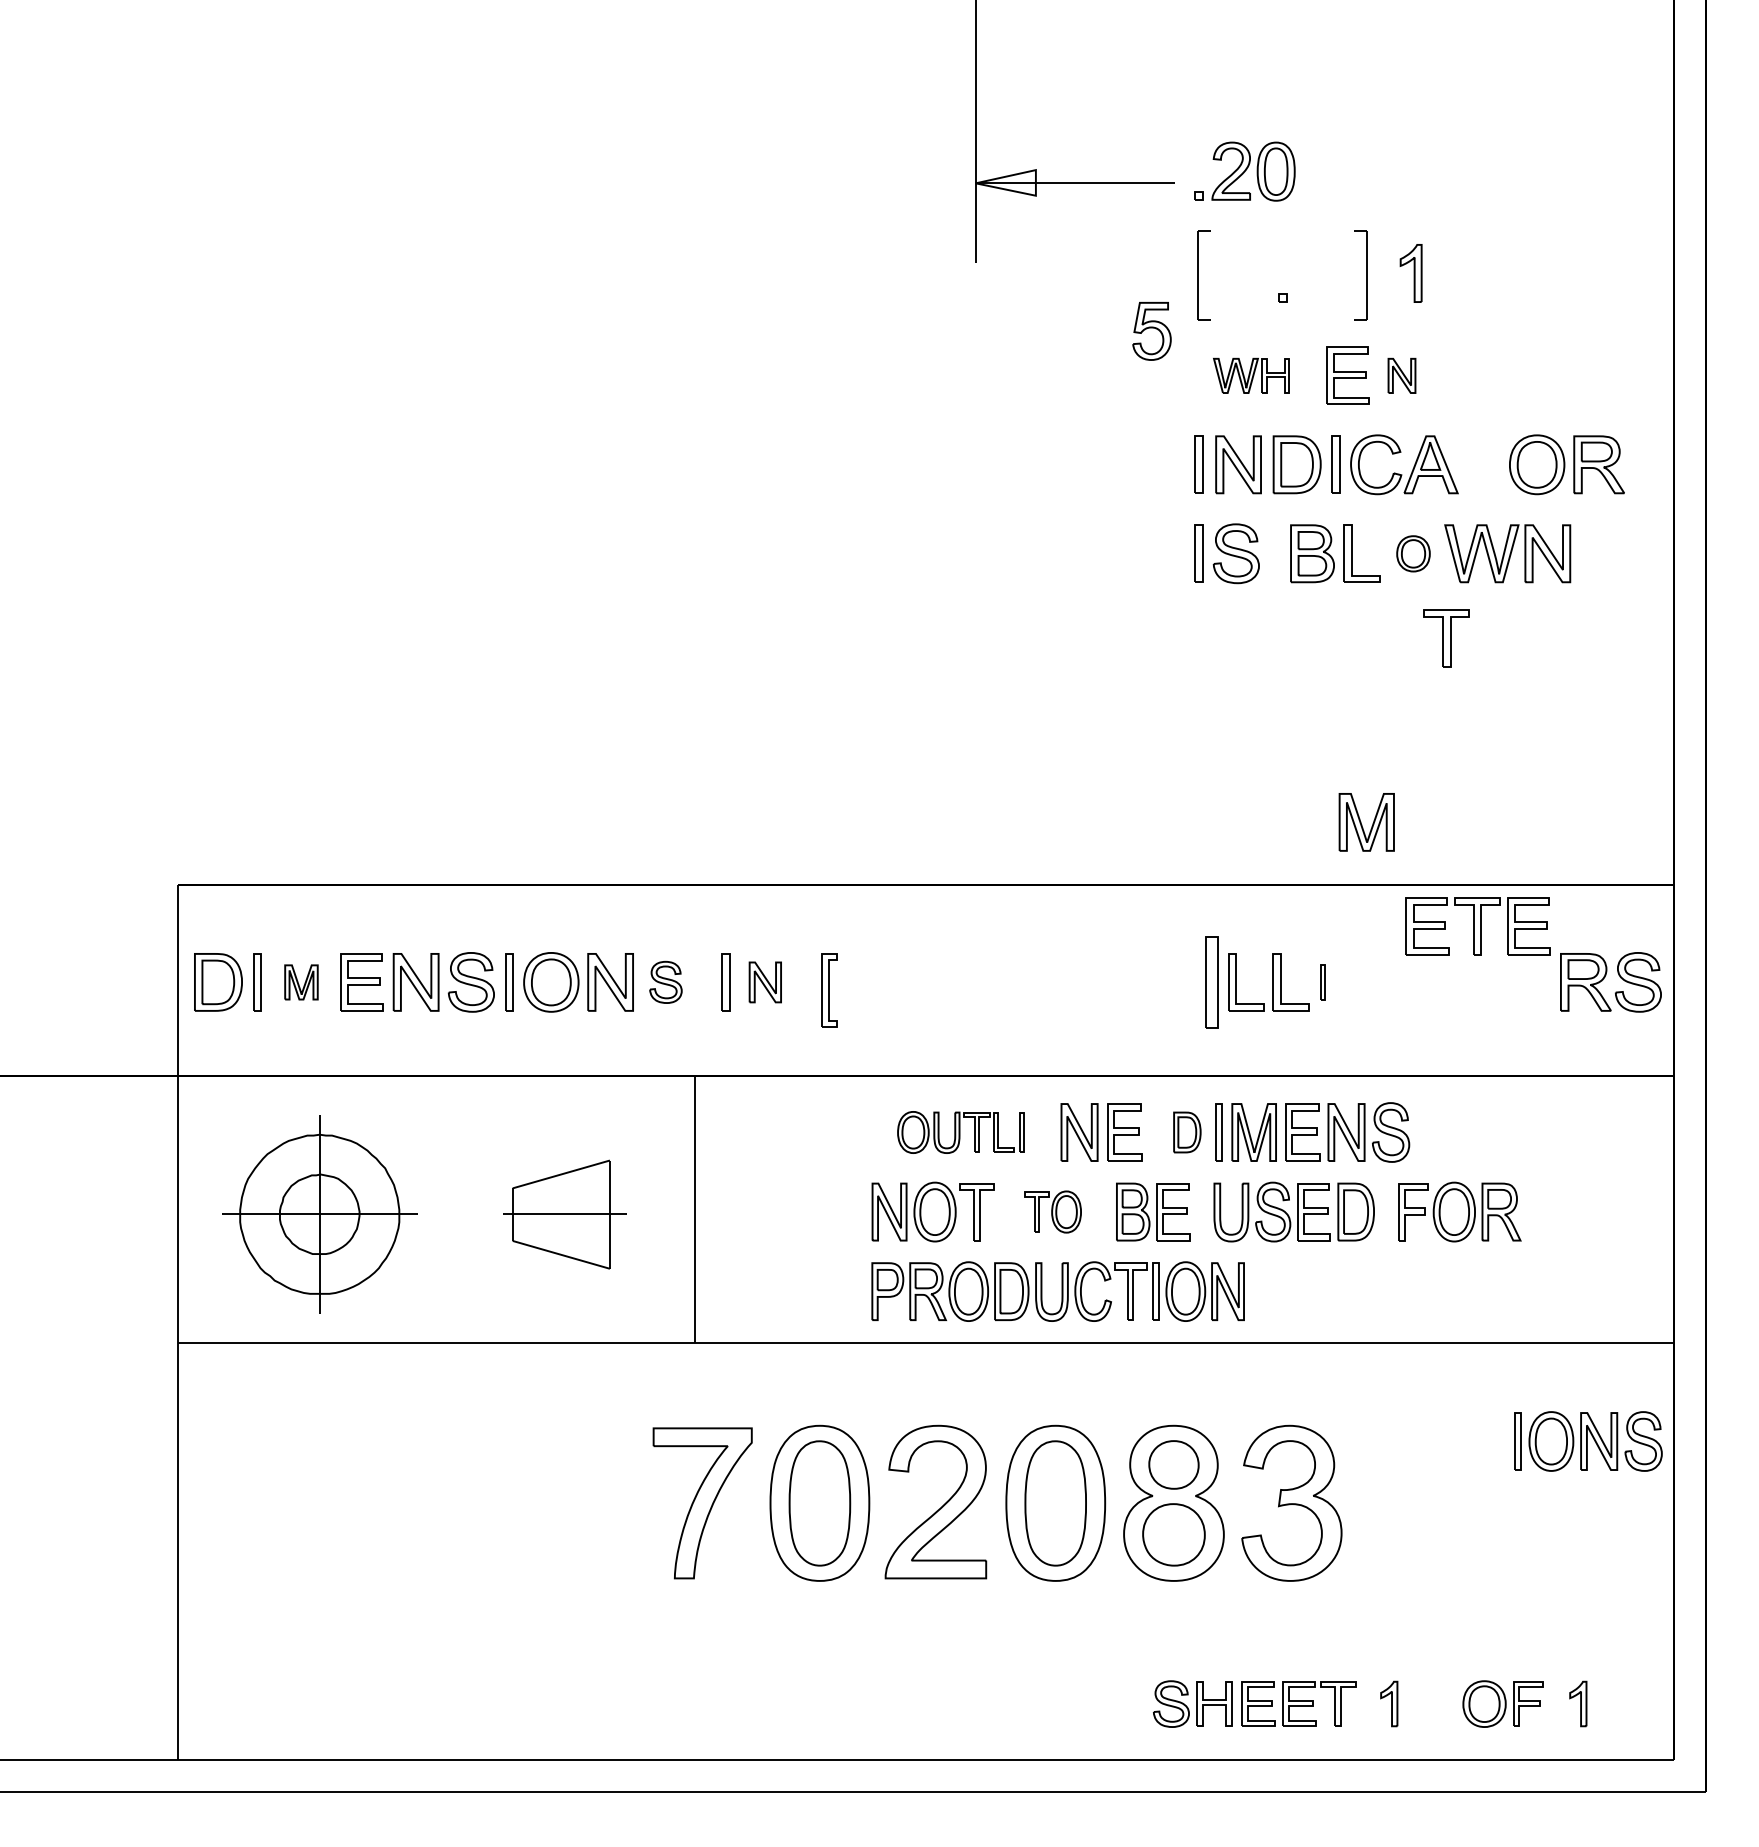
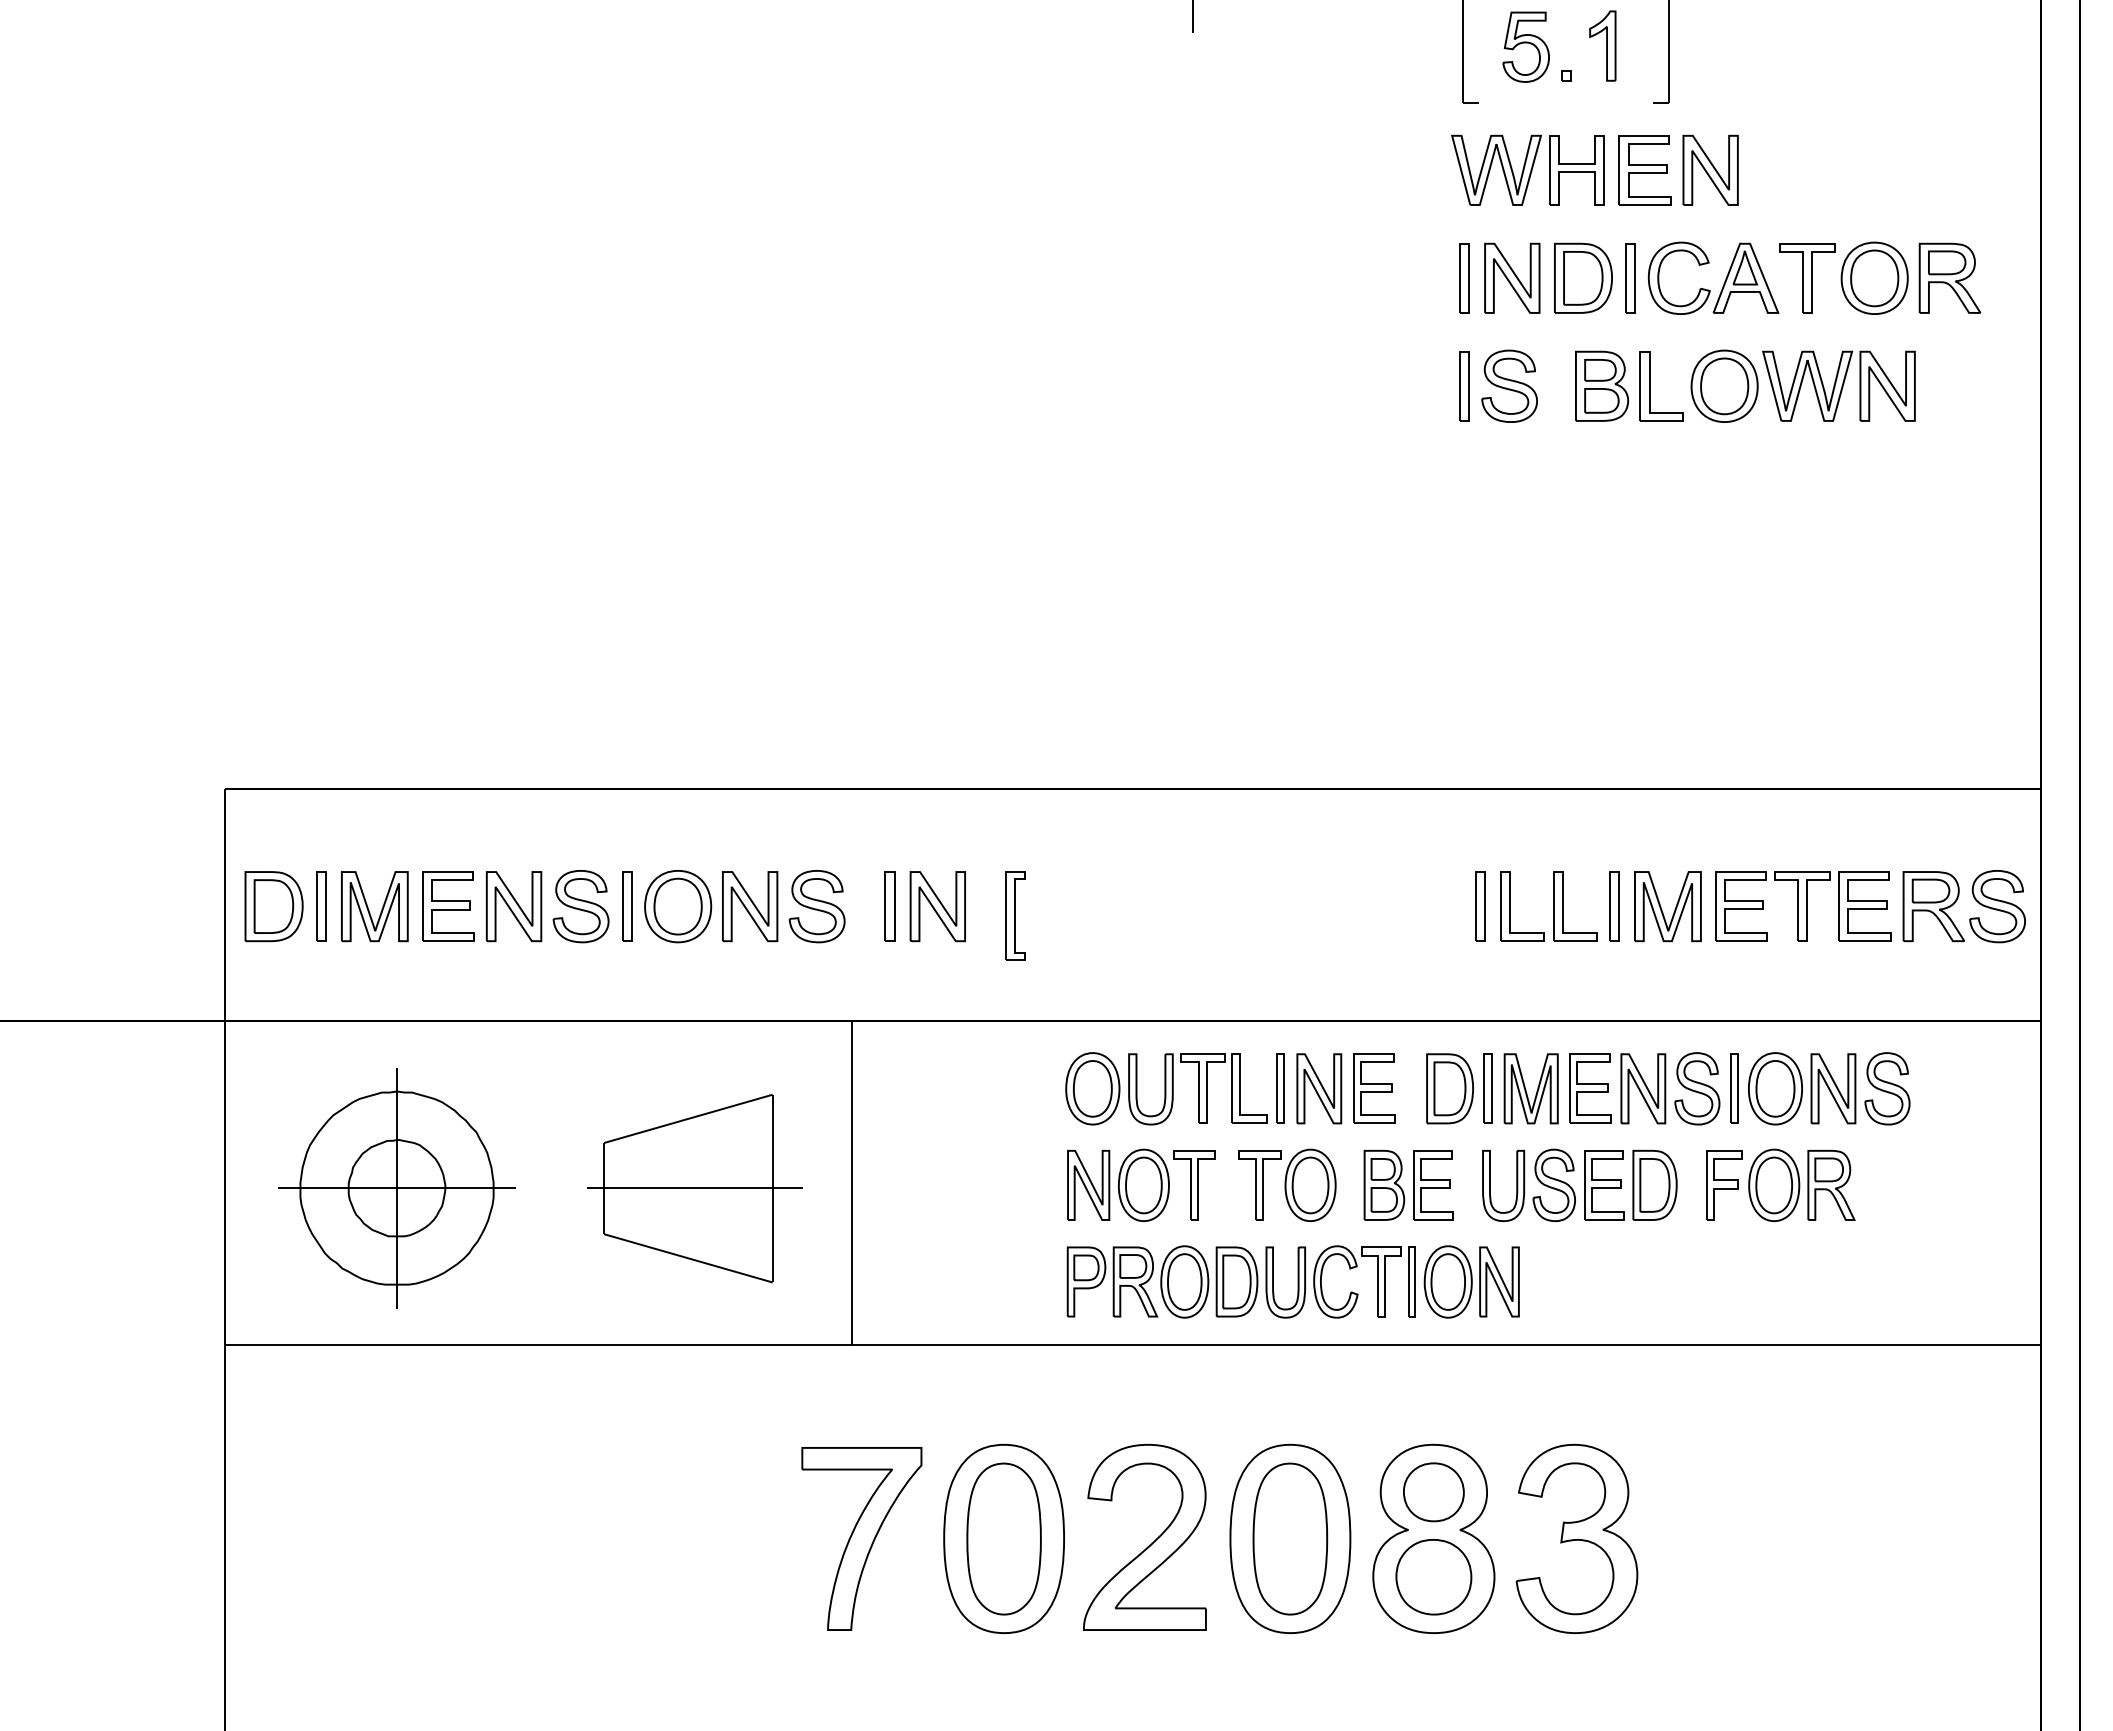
part: (1410, 273) -> (1602, 46), moved
part: (1151, 331) -> (1525, 47), moved
part: (1251, 375) -> (1527, 169), size x1.67
part: (1401, 375) -> (1710, 169), size x1.67
part: (1413, 553) -> (1724, 386), size x1.67
part: (1446, 638) -> (1807, 277), moved
part: (1366, 822) -> (1667, 906), moved
part: (1477, 926) -> (1802, 906), moved
part: (301, 982) -> (374, 906), size x1.67
part: (665, 982) -> (816, 906), size x1.43
part: (765, 982) -> (938, 906), size x1.43
part: (1211, 982) -> (1479, 906), size x0.62
part: (1322, 982) -> (1614, 906), size x1.67
part: (960, 1132) -> (1174, 1088), size x1.43
part: (1187, 1132) -> (1450, 1088), size x1.43
part: (1052, 1211) -> (1286, 1184), size x1.43
part: (564, 1214) -> (694, 1188), size x1.43
part: (1588, 1441) -> (1820, 1088), moved

